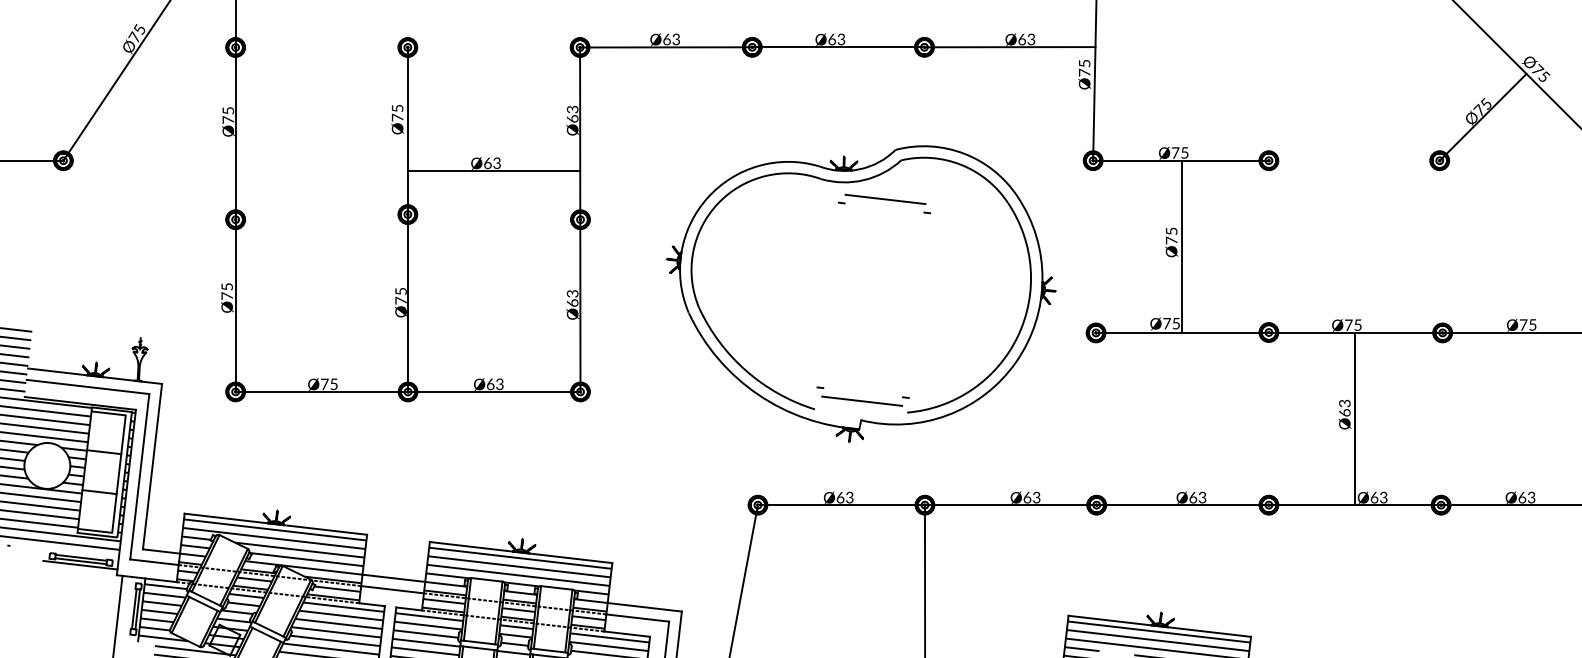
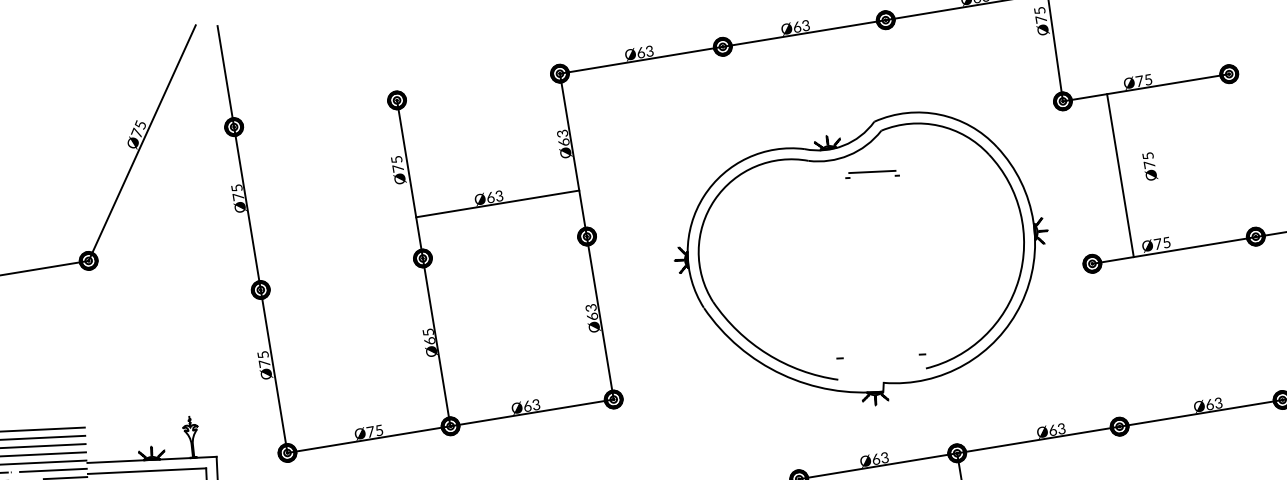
part: (884, 203) -> (872, 174), size x0.6
line: (1181, 246) -> (1120, 175), moved
text: (400, 300) -> (429, 340), Ø75 -> Ø65
line: (862, 400) -> (881, 363), removed

